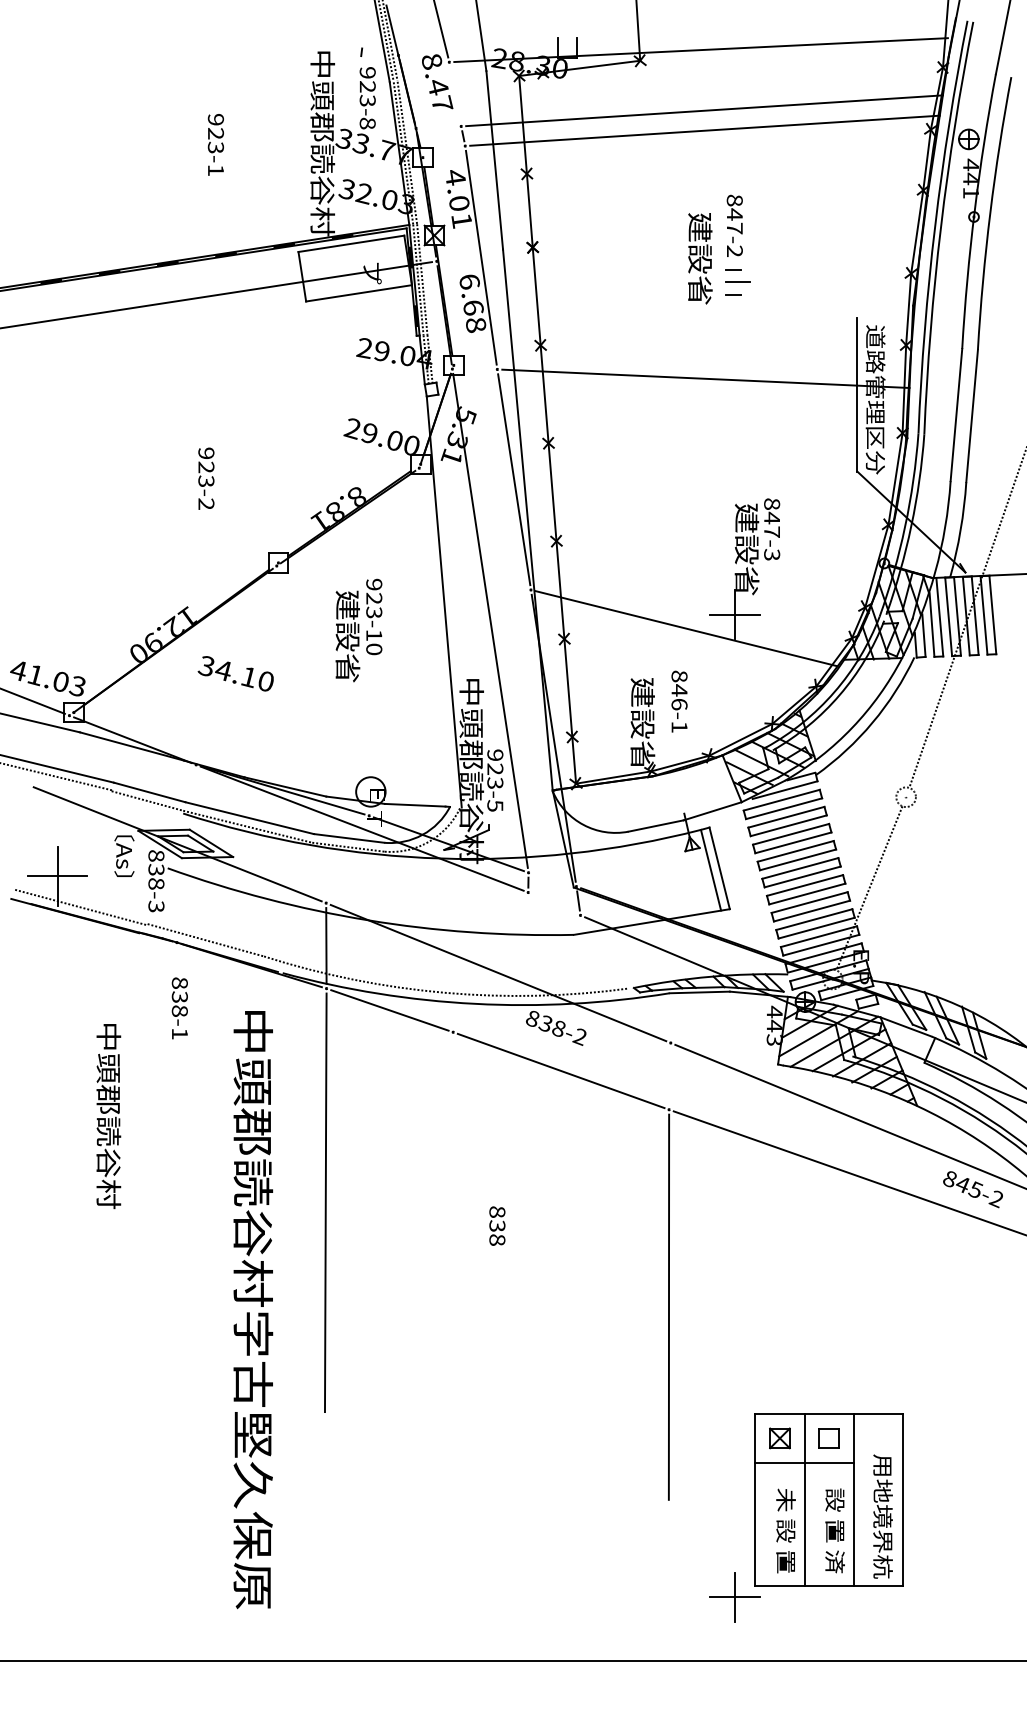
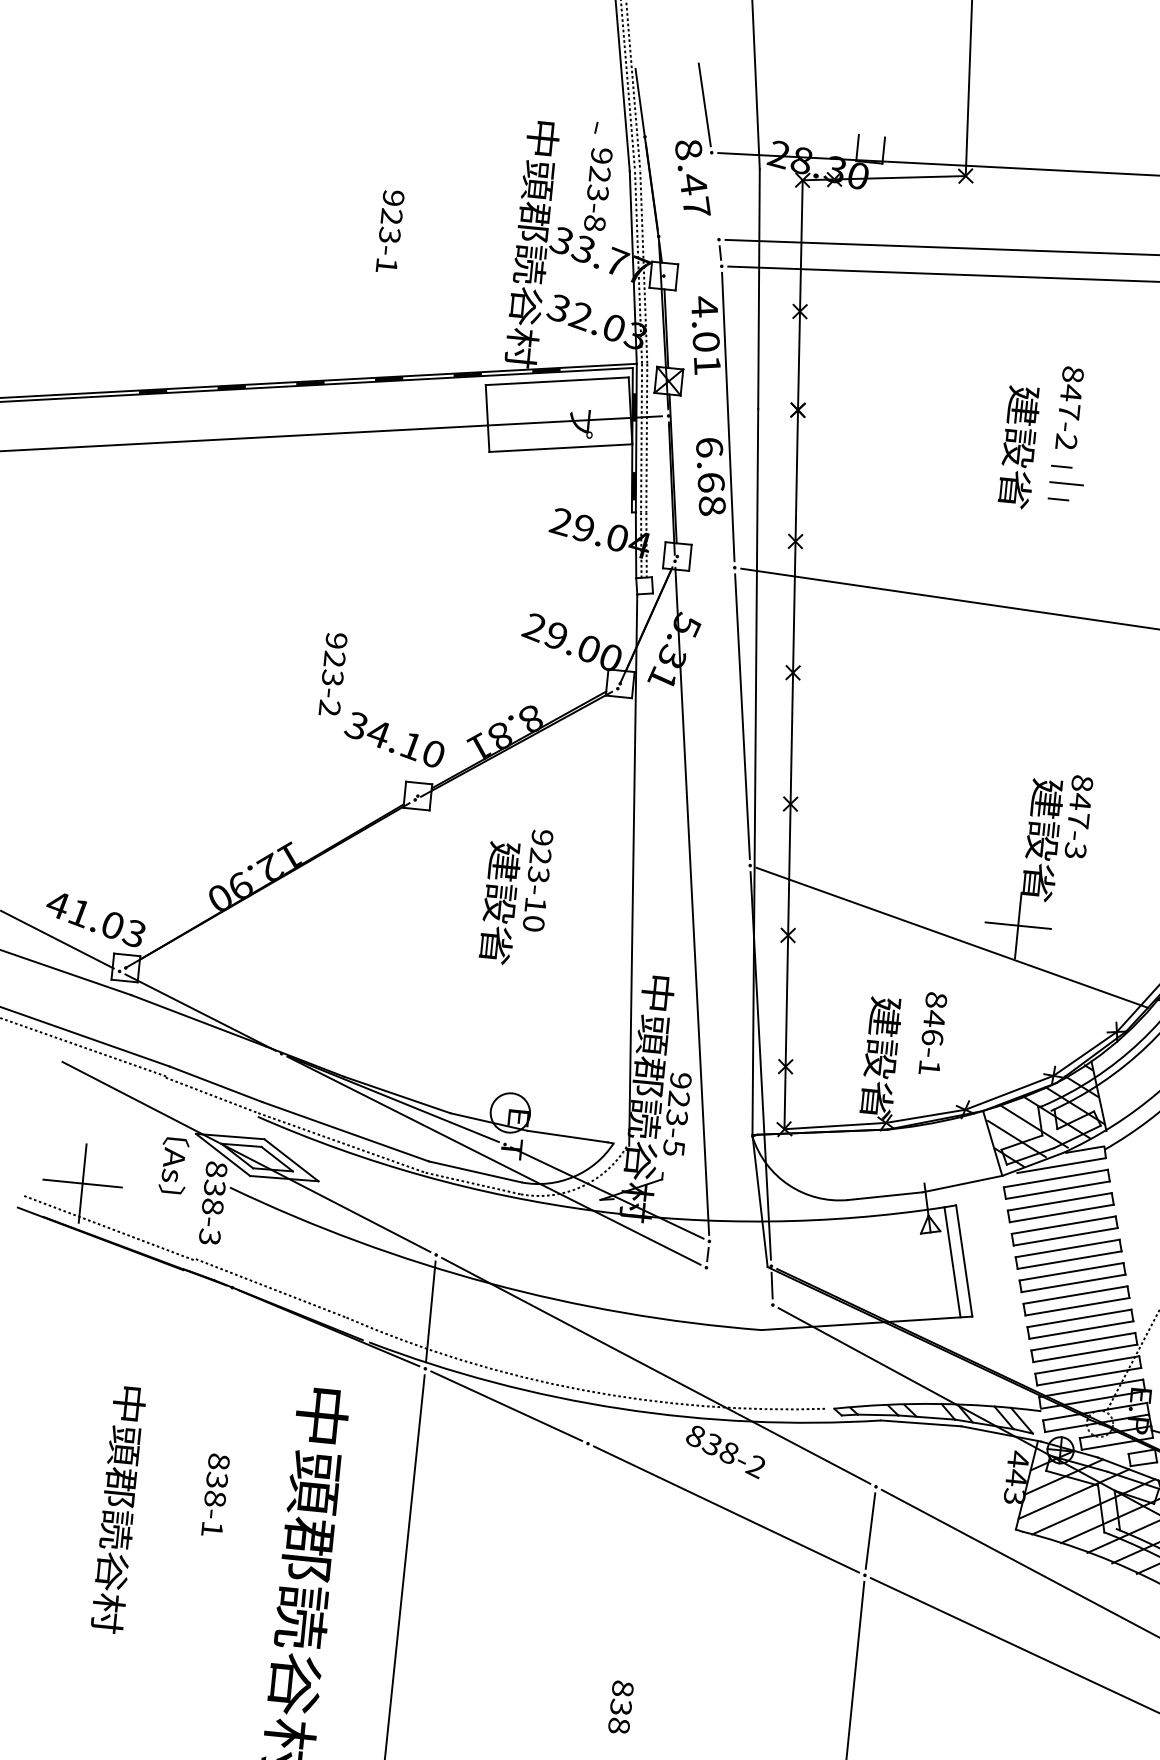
text: (235, 673) -> (394, 739), moved
text: (179, 1008) -> (215, 1495), moved
line: (669, 1075) -> (869, 1529), added

